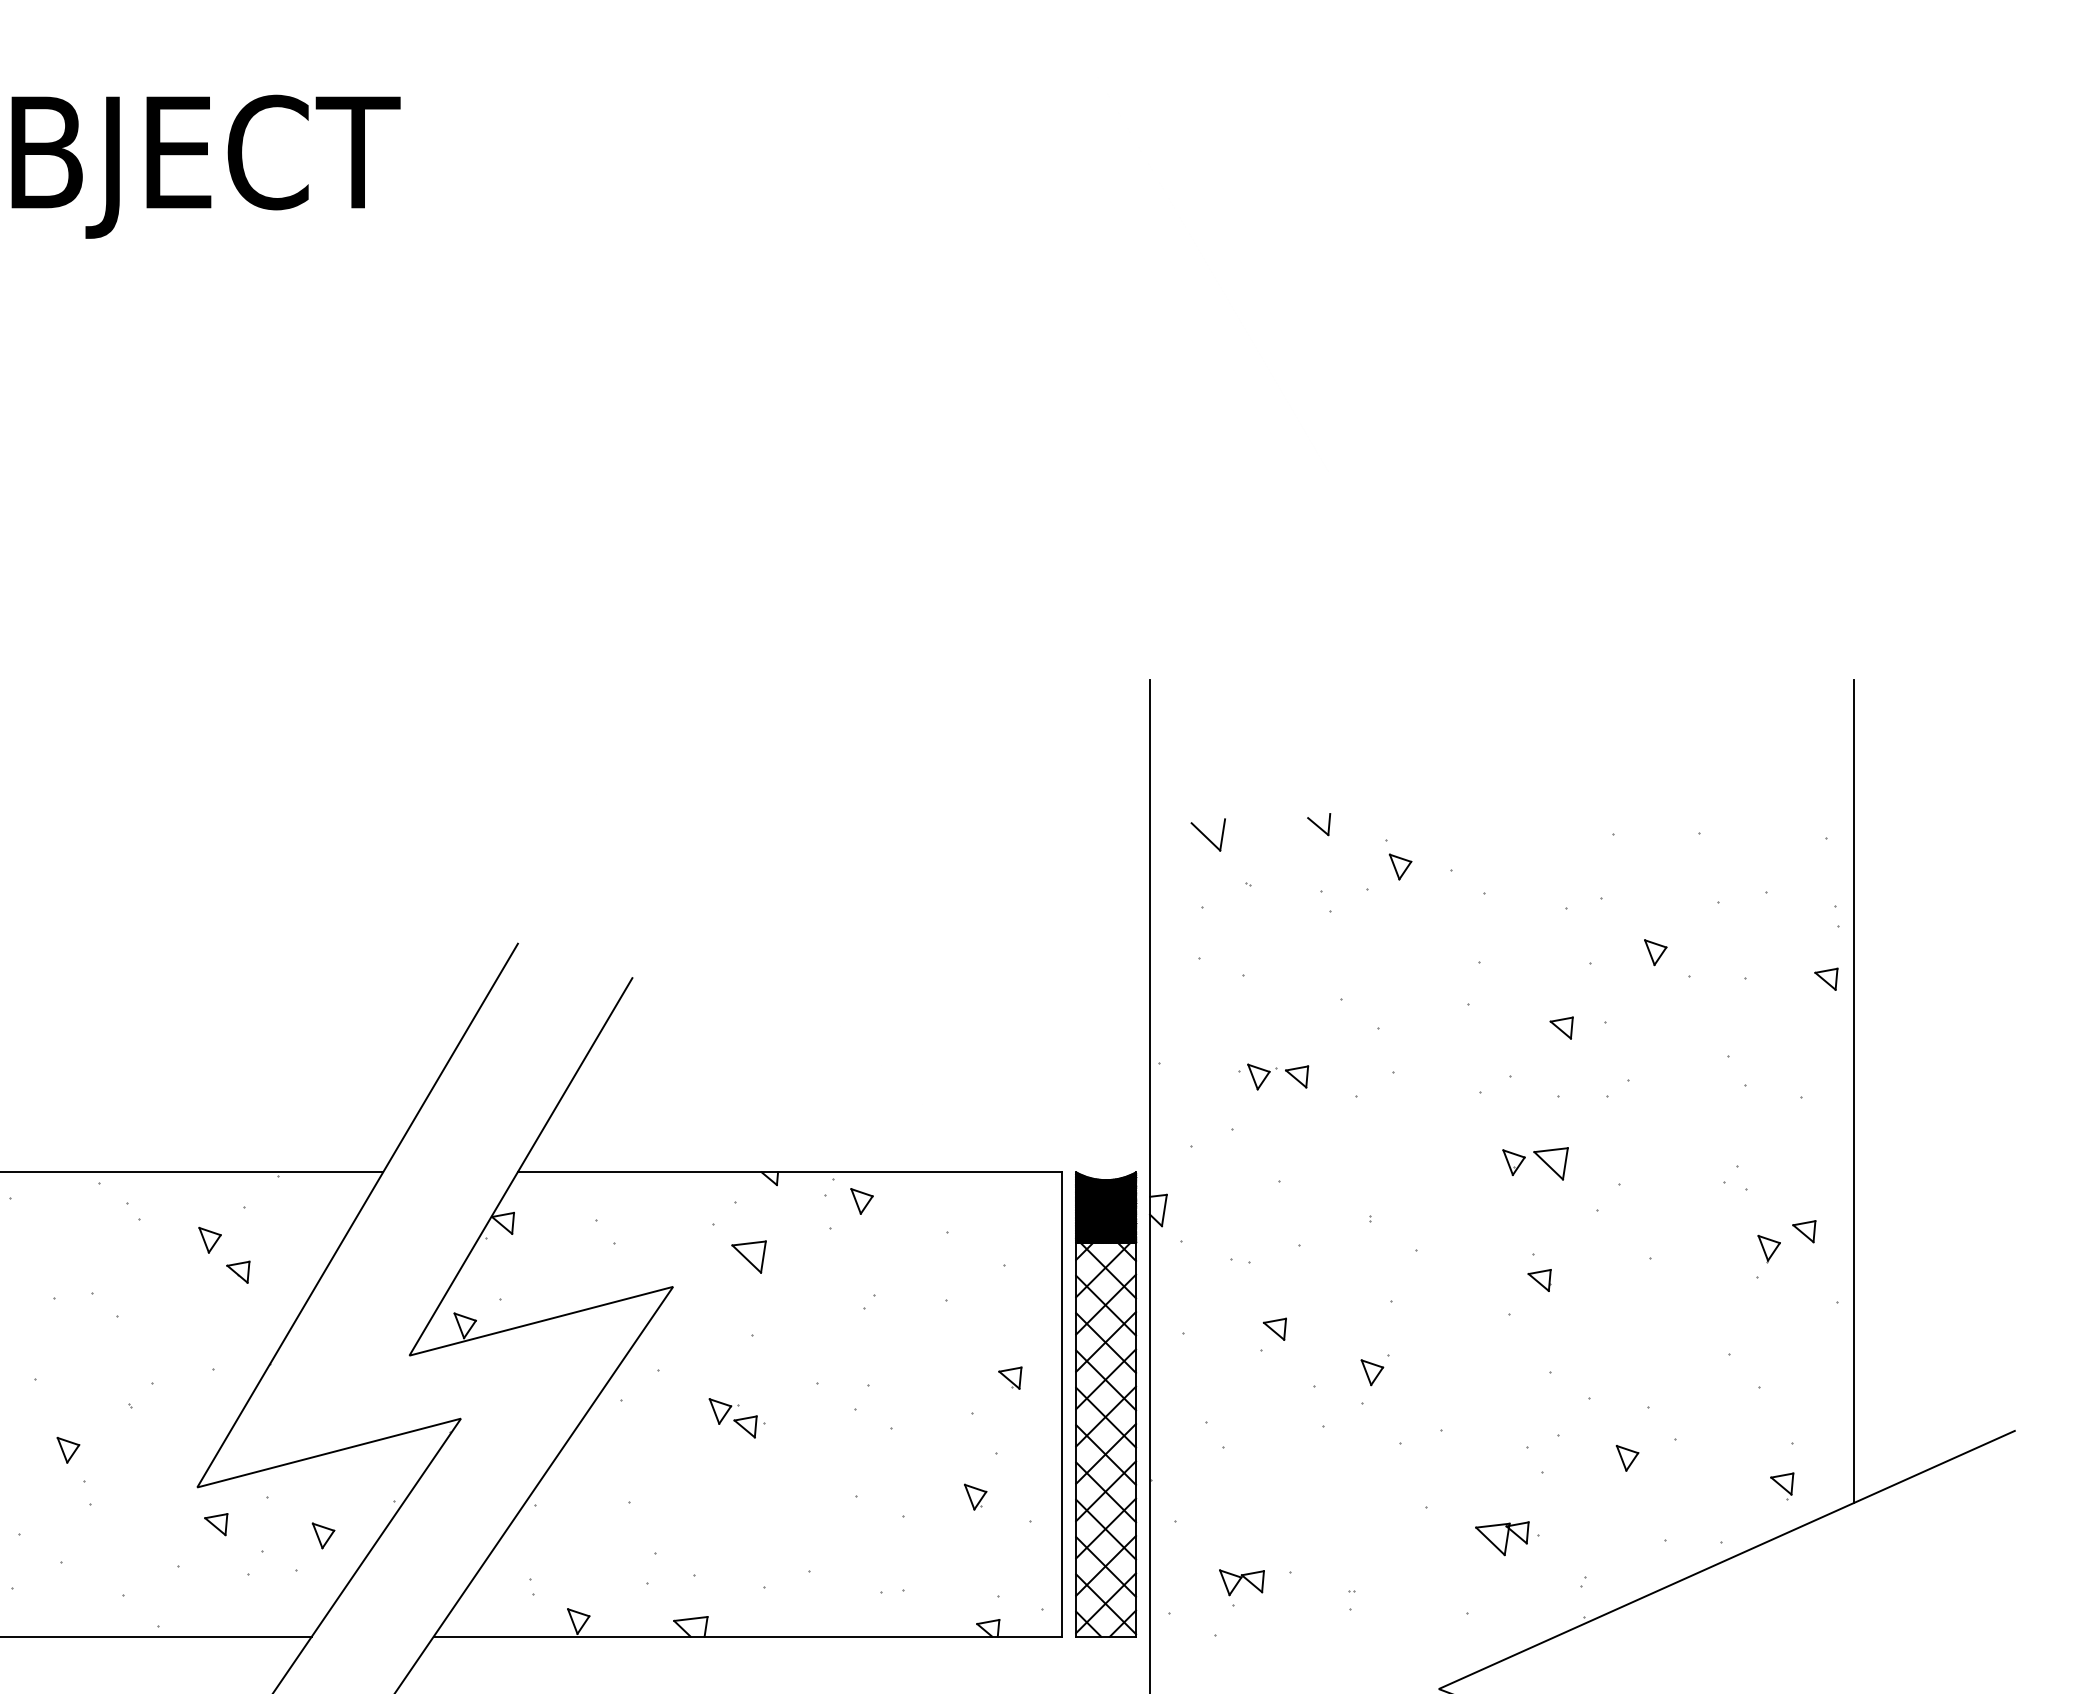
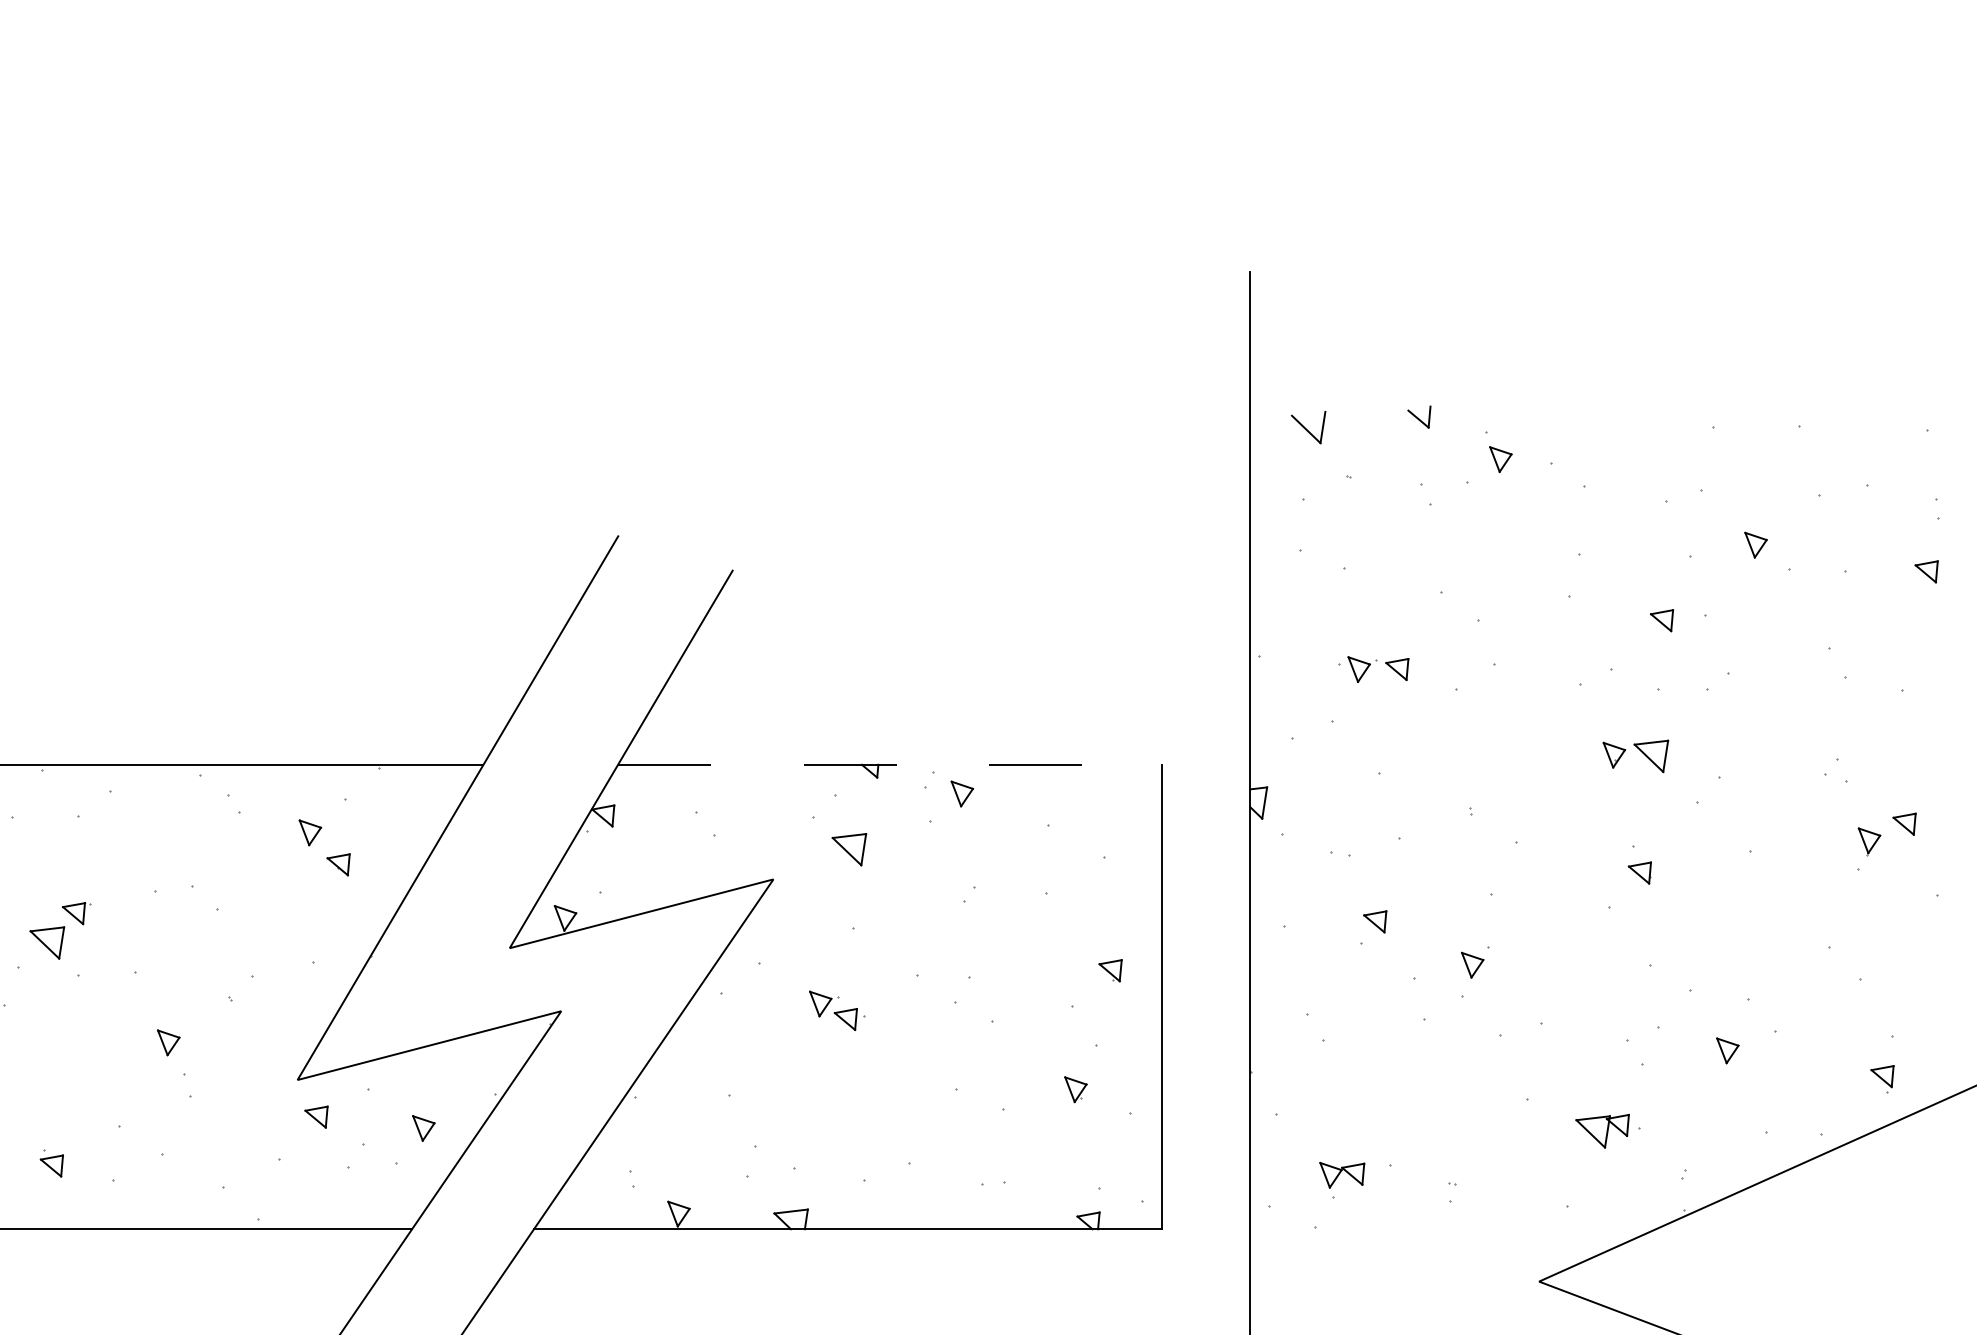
line: (1853, 1091) -> (1953, 684), removed
line: (790, 1172) -> (890, 765), solid -> dashed
part: (1106, 1404) -> (1206, 997), removed

